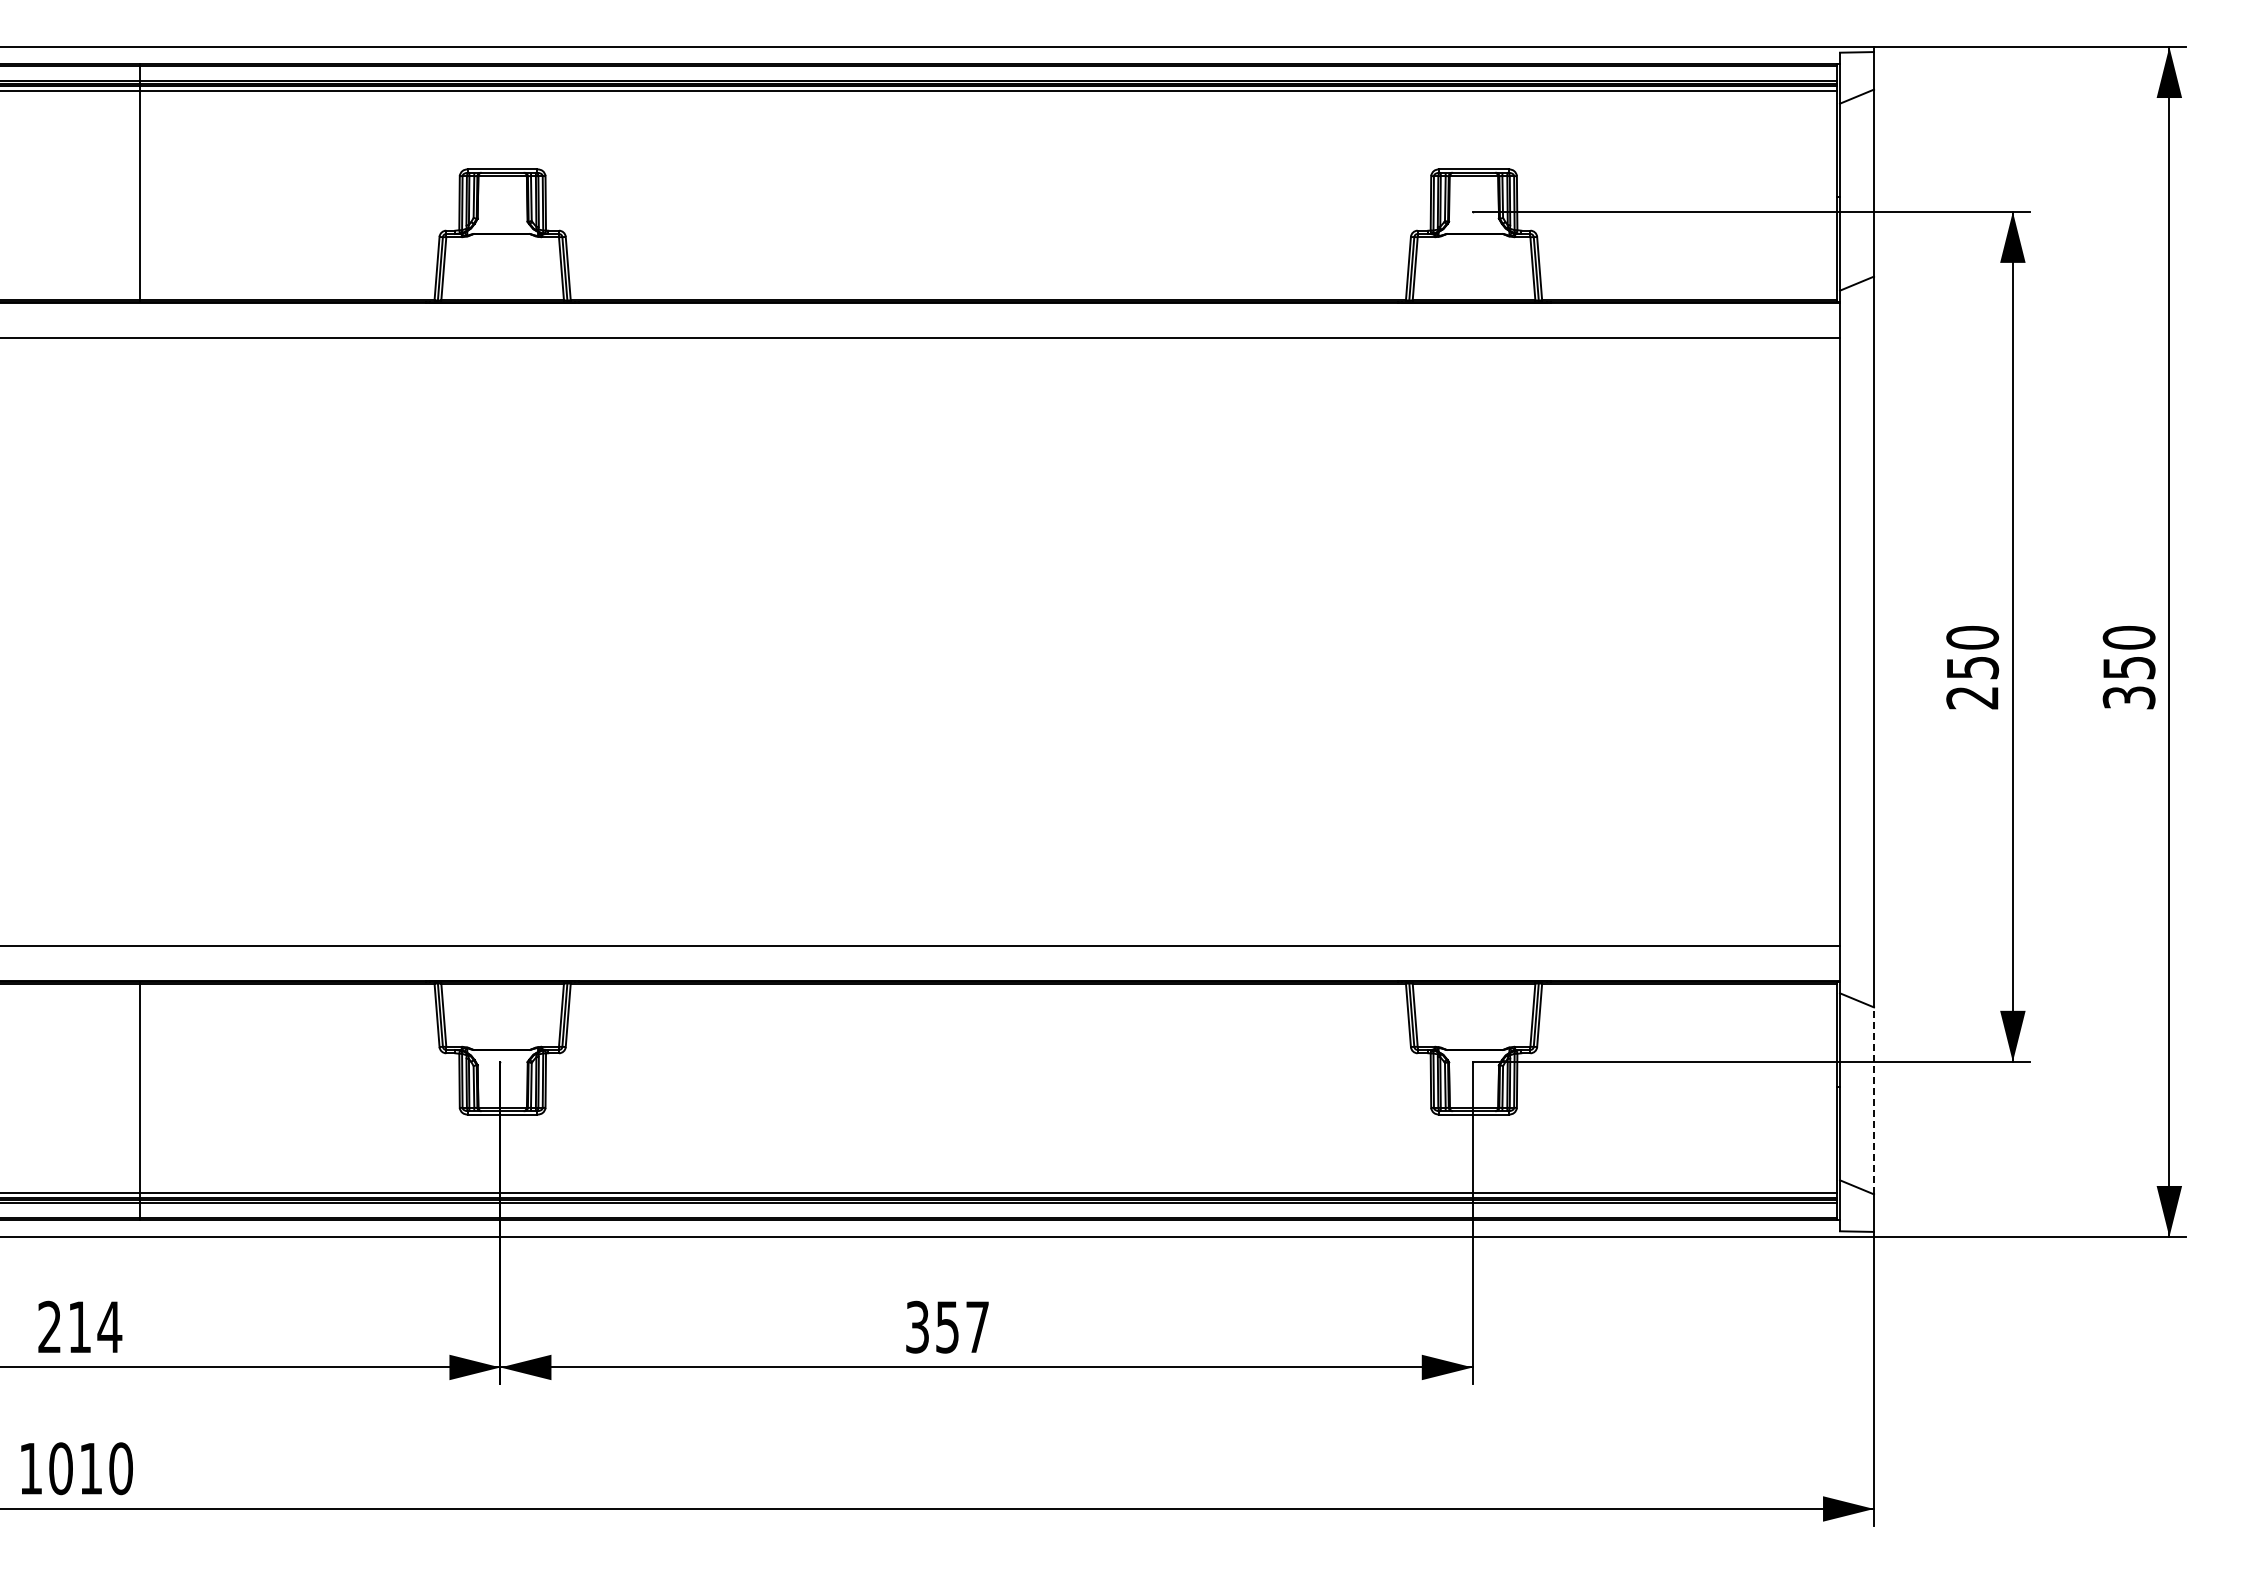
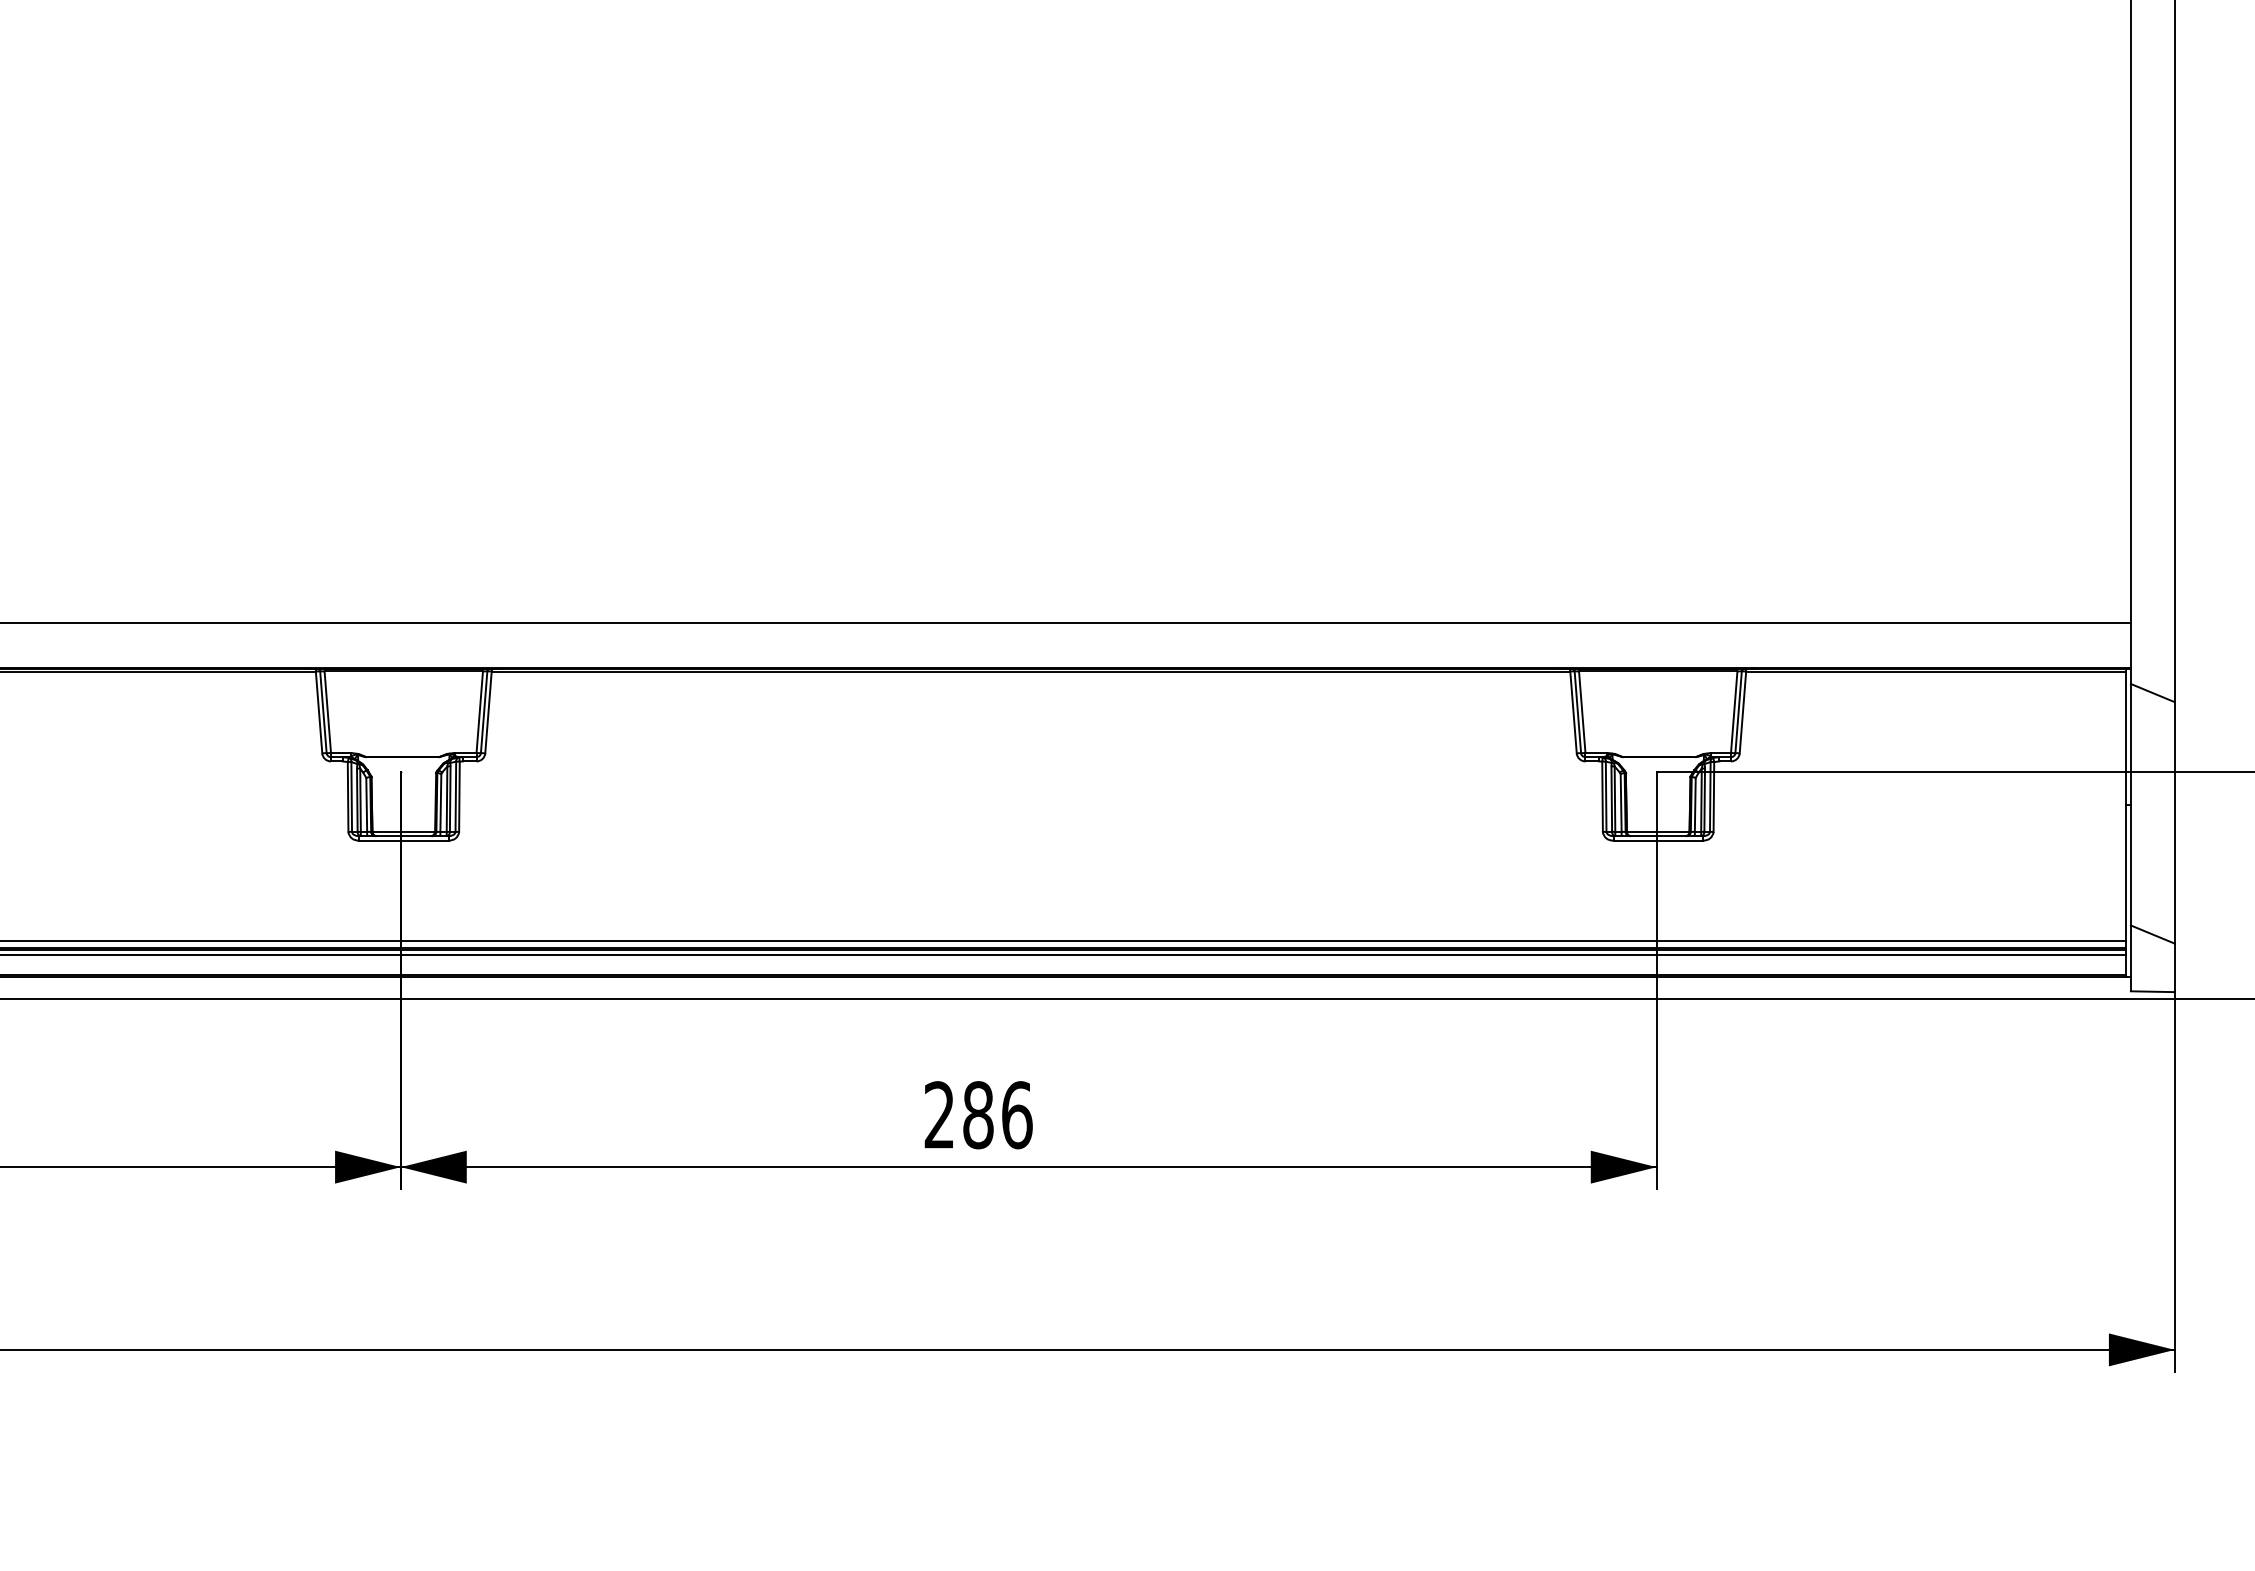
line: (1874, 1100) -> (2175, 822), dashed -> solid
text: (947, 1326) -> (978, 1114), 357 -> 286

